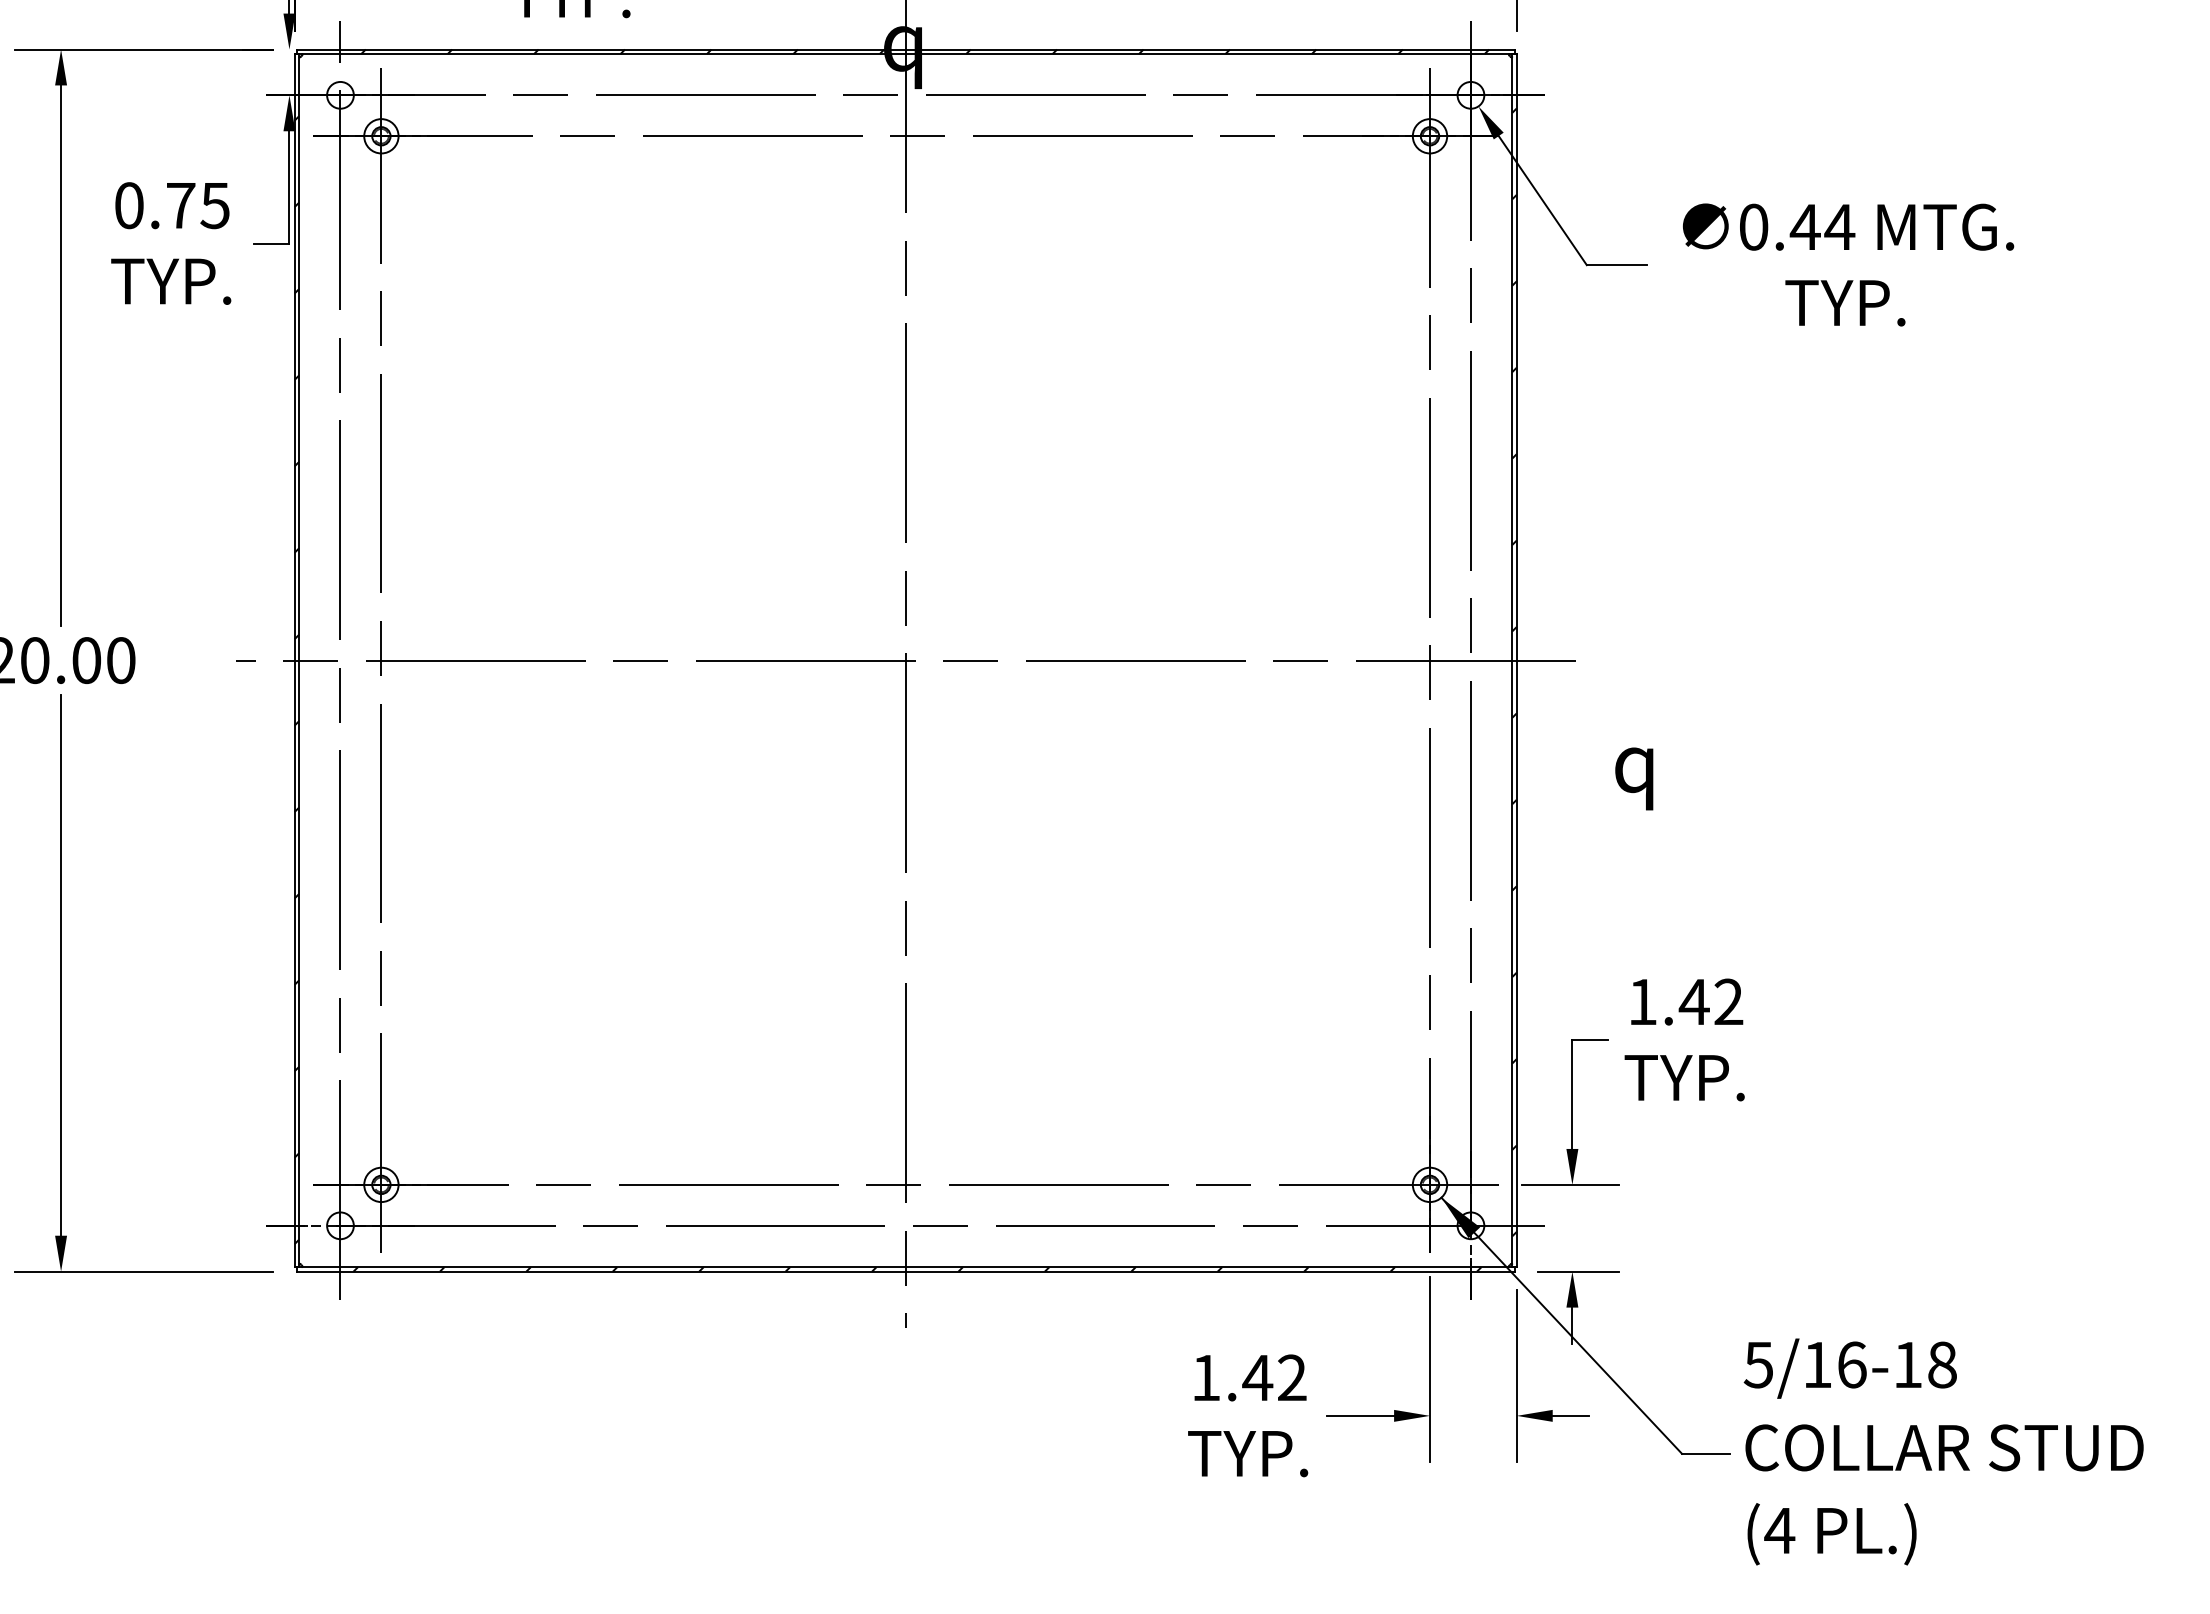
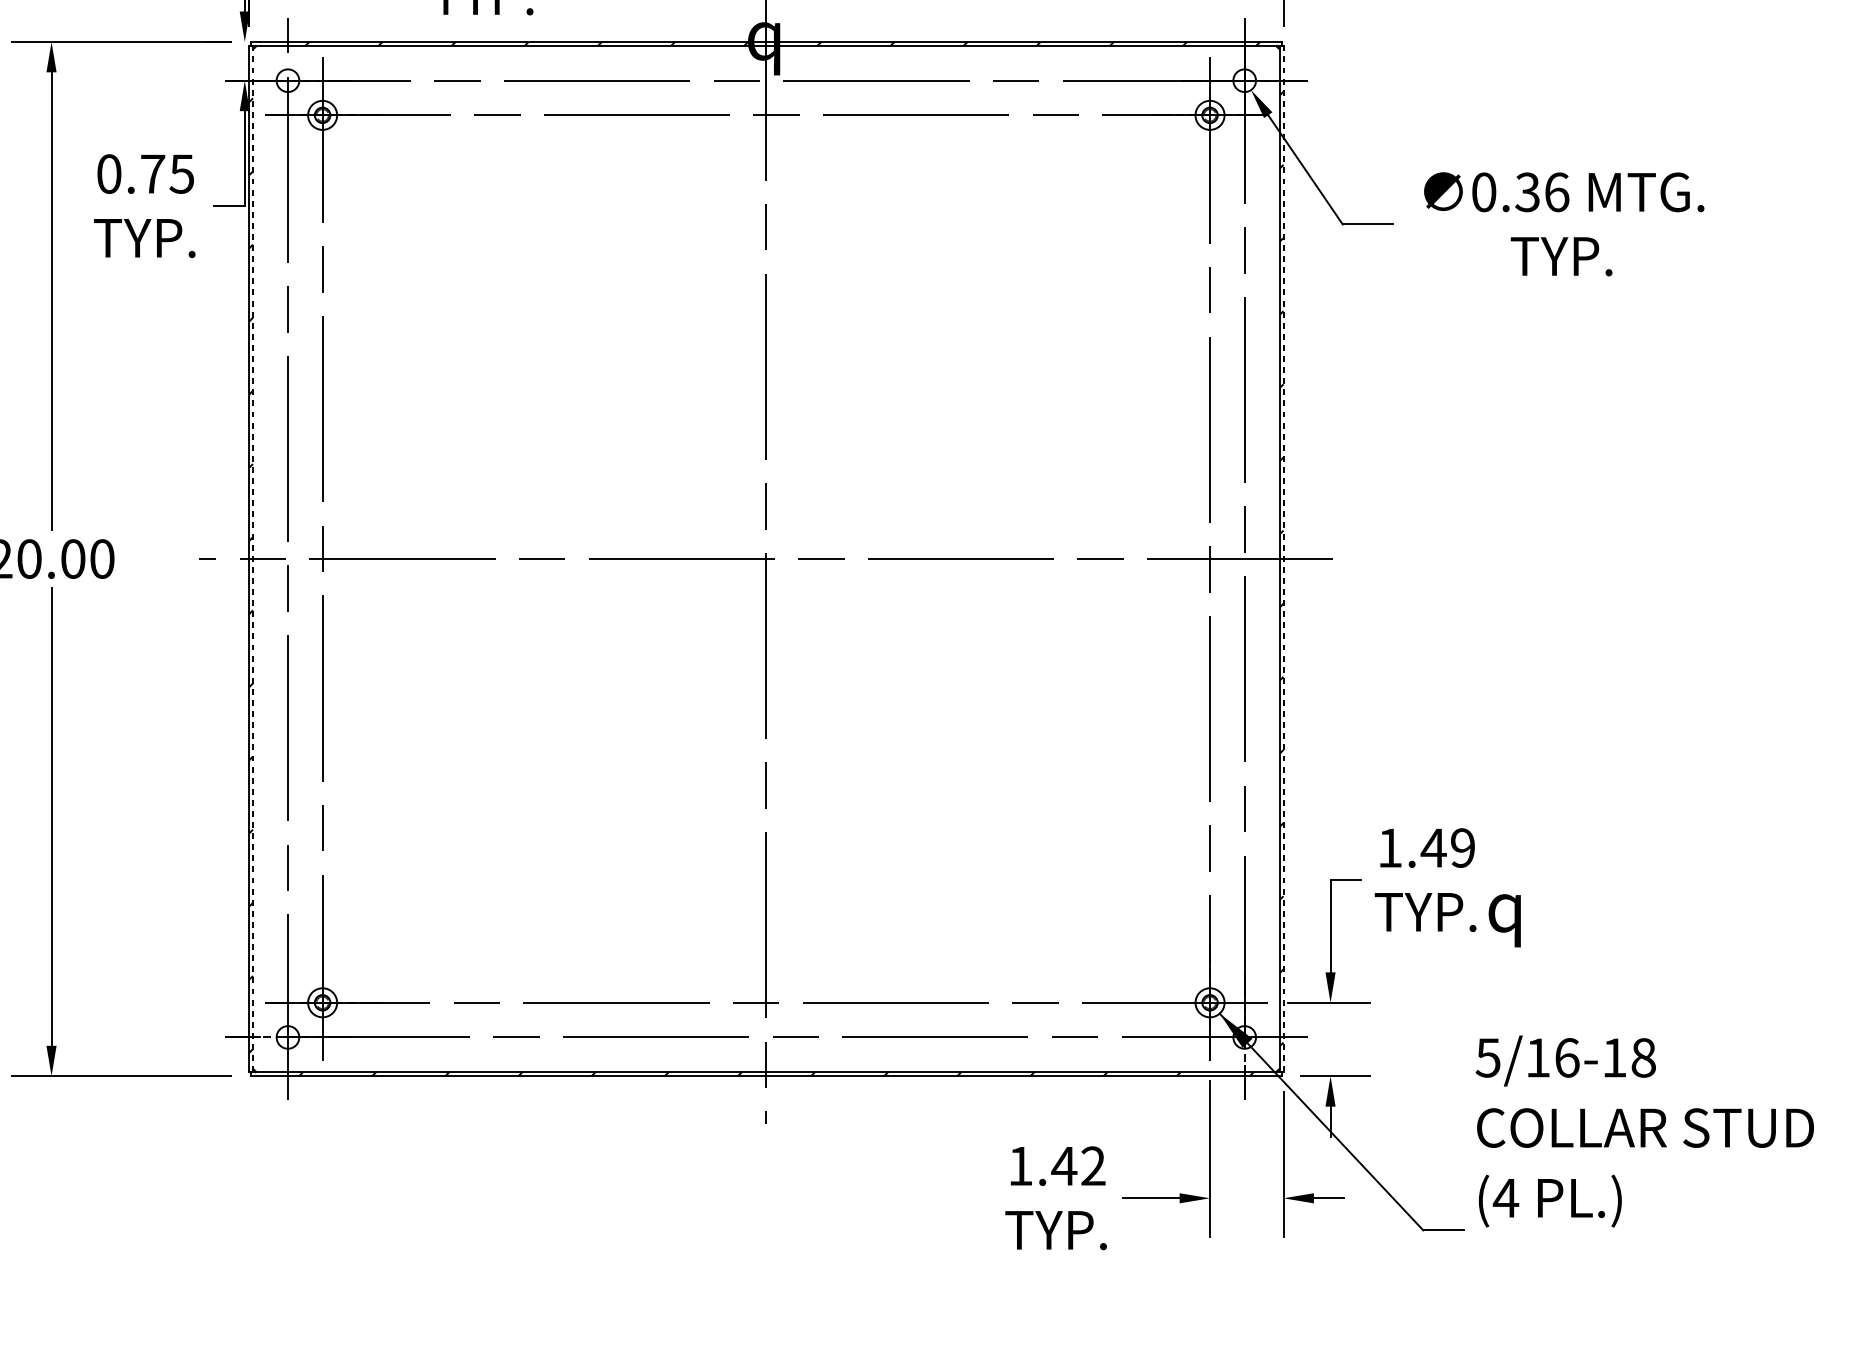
text: (1822, 226) -> (1542, 191), 0.44 -> 0.36
line: (299, 660) -> (253, 559), solid -> dashed
line: (1516, 660) -> (1283, 559), solid -> dashed
text: (1634, 778) -> (1504, 920), moved
text: (1728, 1002) -> (1462, 848), 1.42 -> 1.49
text: (1943, 1451) -> (1644, 1131), moved

